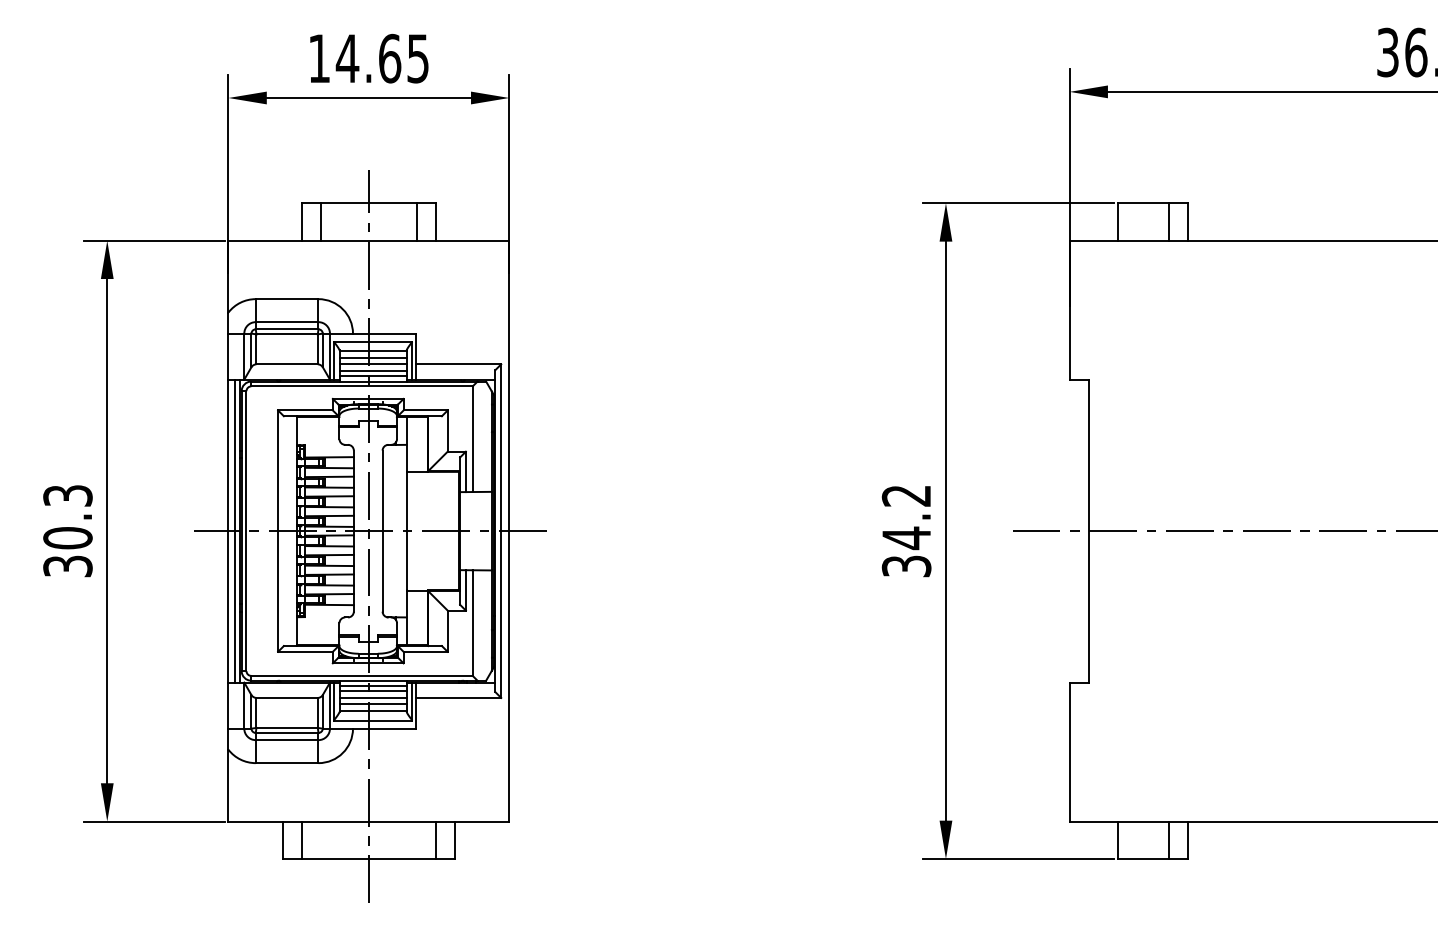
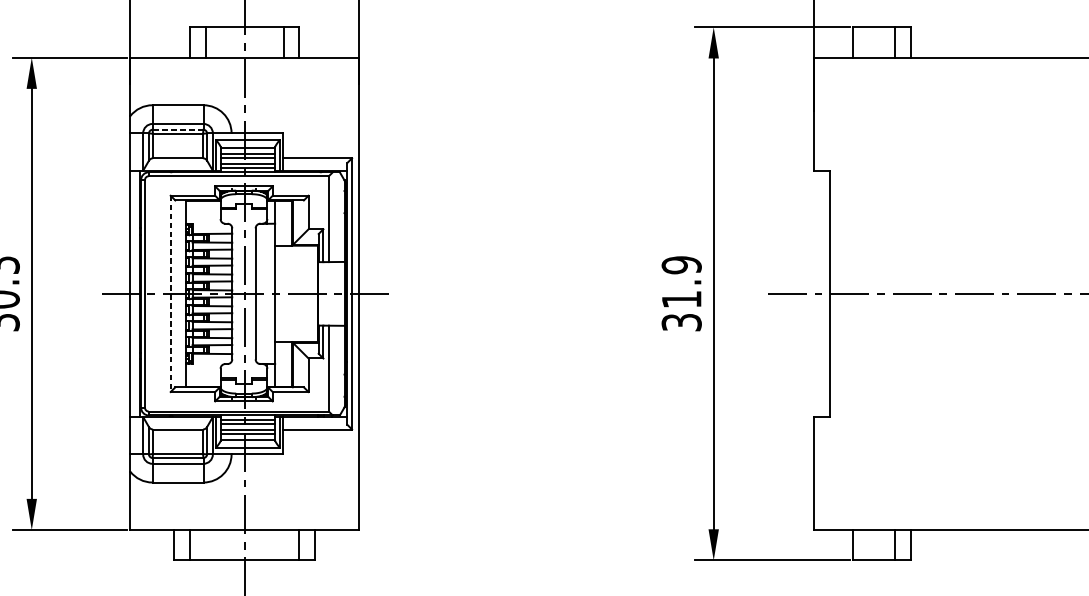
line: (286, 329) -> (177, 129), solid -> dashed
text: (906, 517) -> (681, 282), 34.2 -> 31.9
line: (234, 530) -> (135, 293), removed
line: (278, 531) -> (171, 294), solid -> dashed

